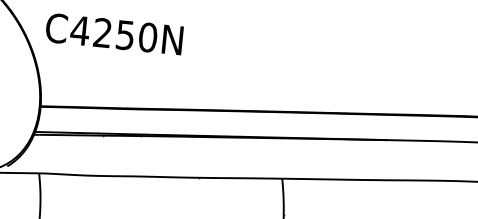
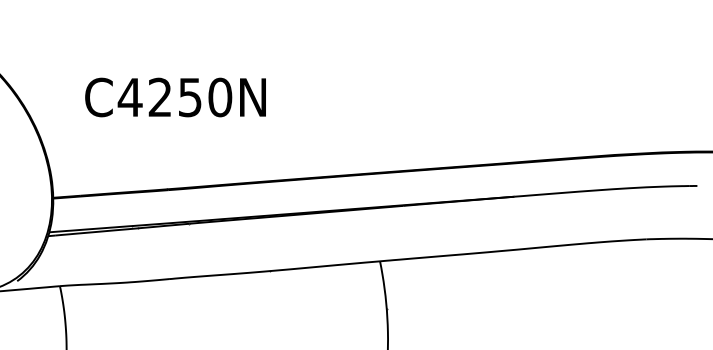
text: (114, 34) -> (175, 97), moved

